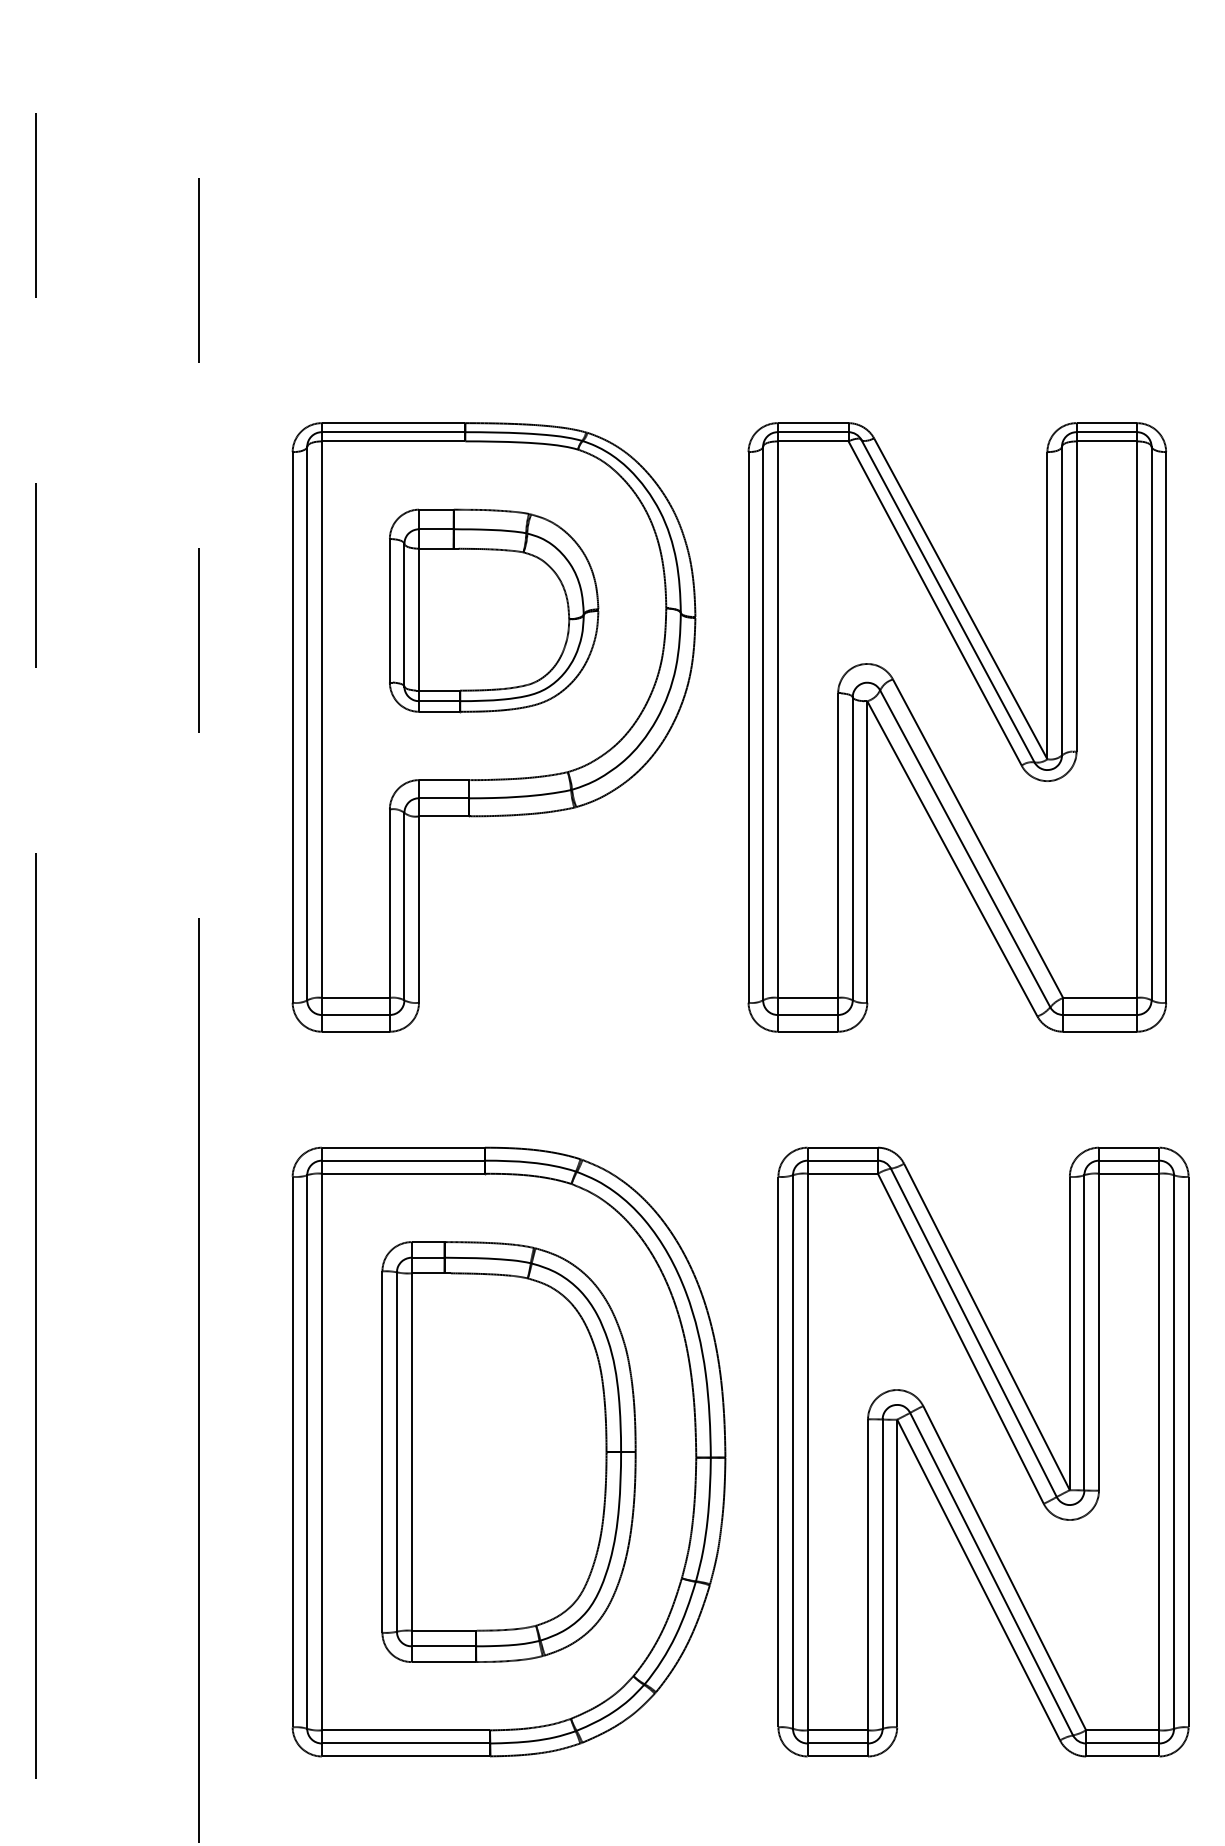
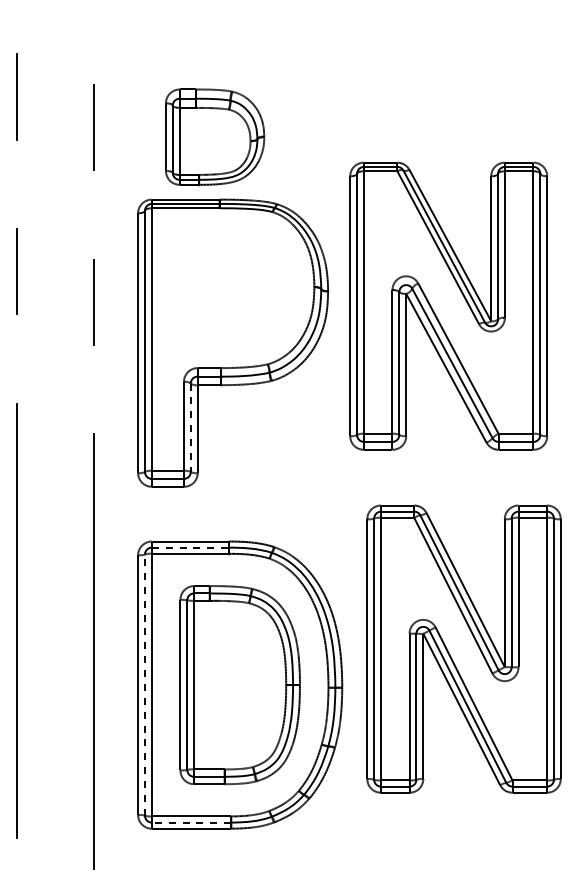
part: (494, 611) -> (215, 137), moved
part: (956, 725) -> (448, 305), moved
line: (403, 908) -> (190, 428), solid -> dashed
line: (403, 1160) -> (190, 547), solid -> dashed
part: (982, 1450) -> (463, 648), moved
line: (306, 1452) -> (144, 685), solid -> dashed
line: (405, 1743) -> (191, 822), solid -> dashed

